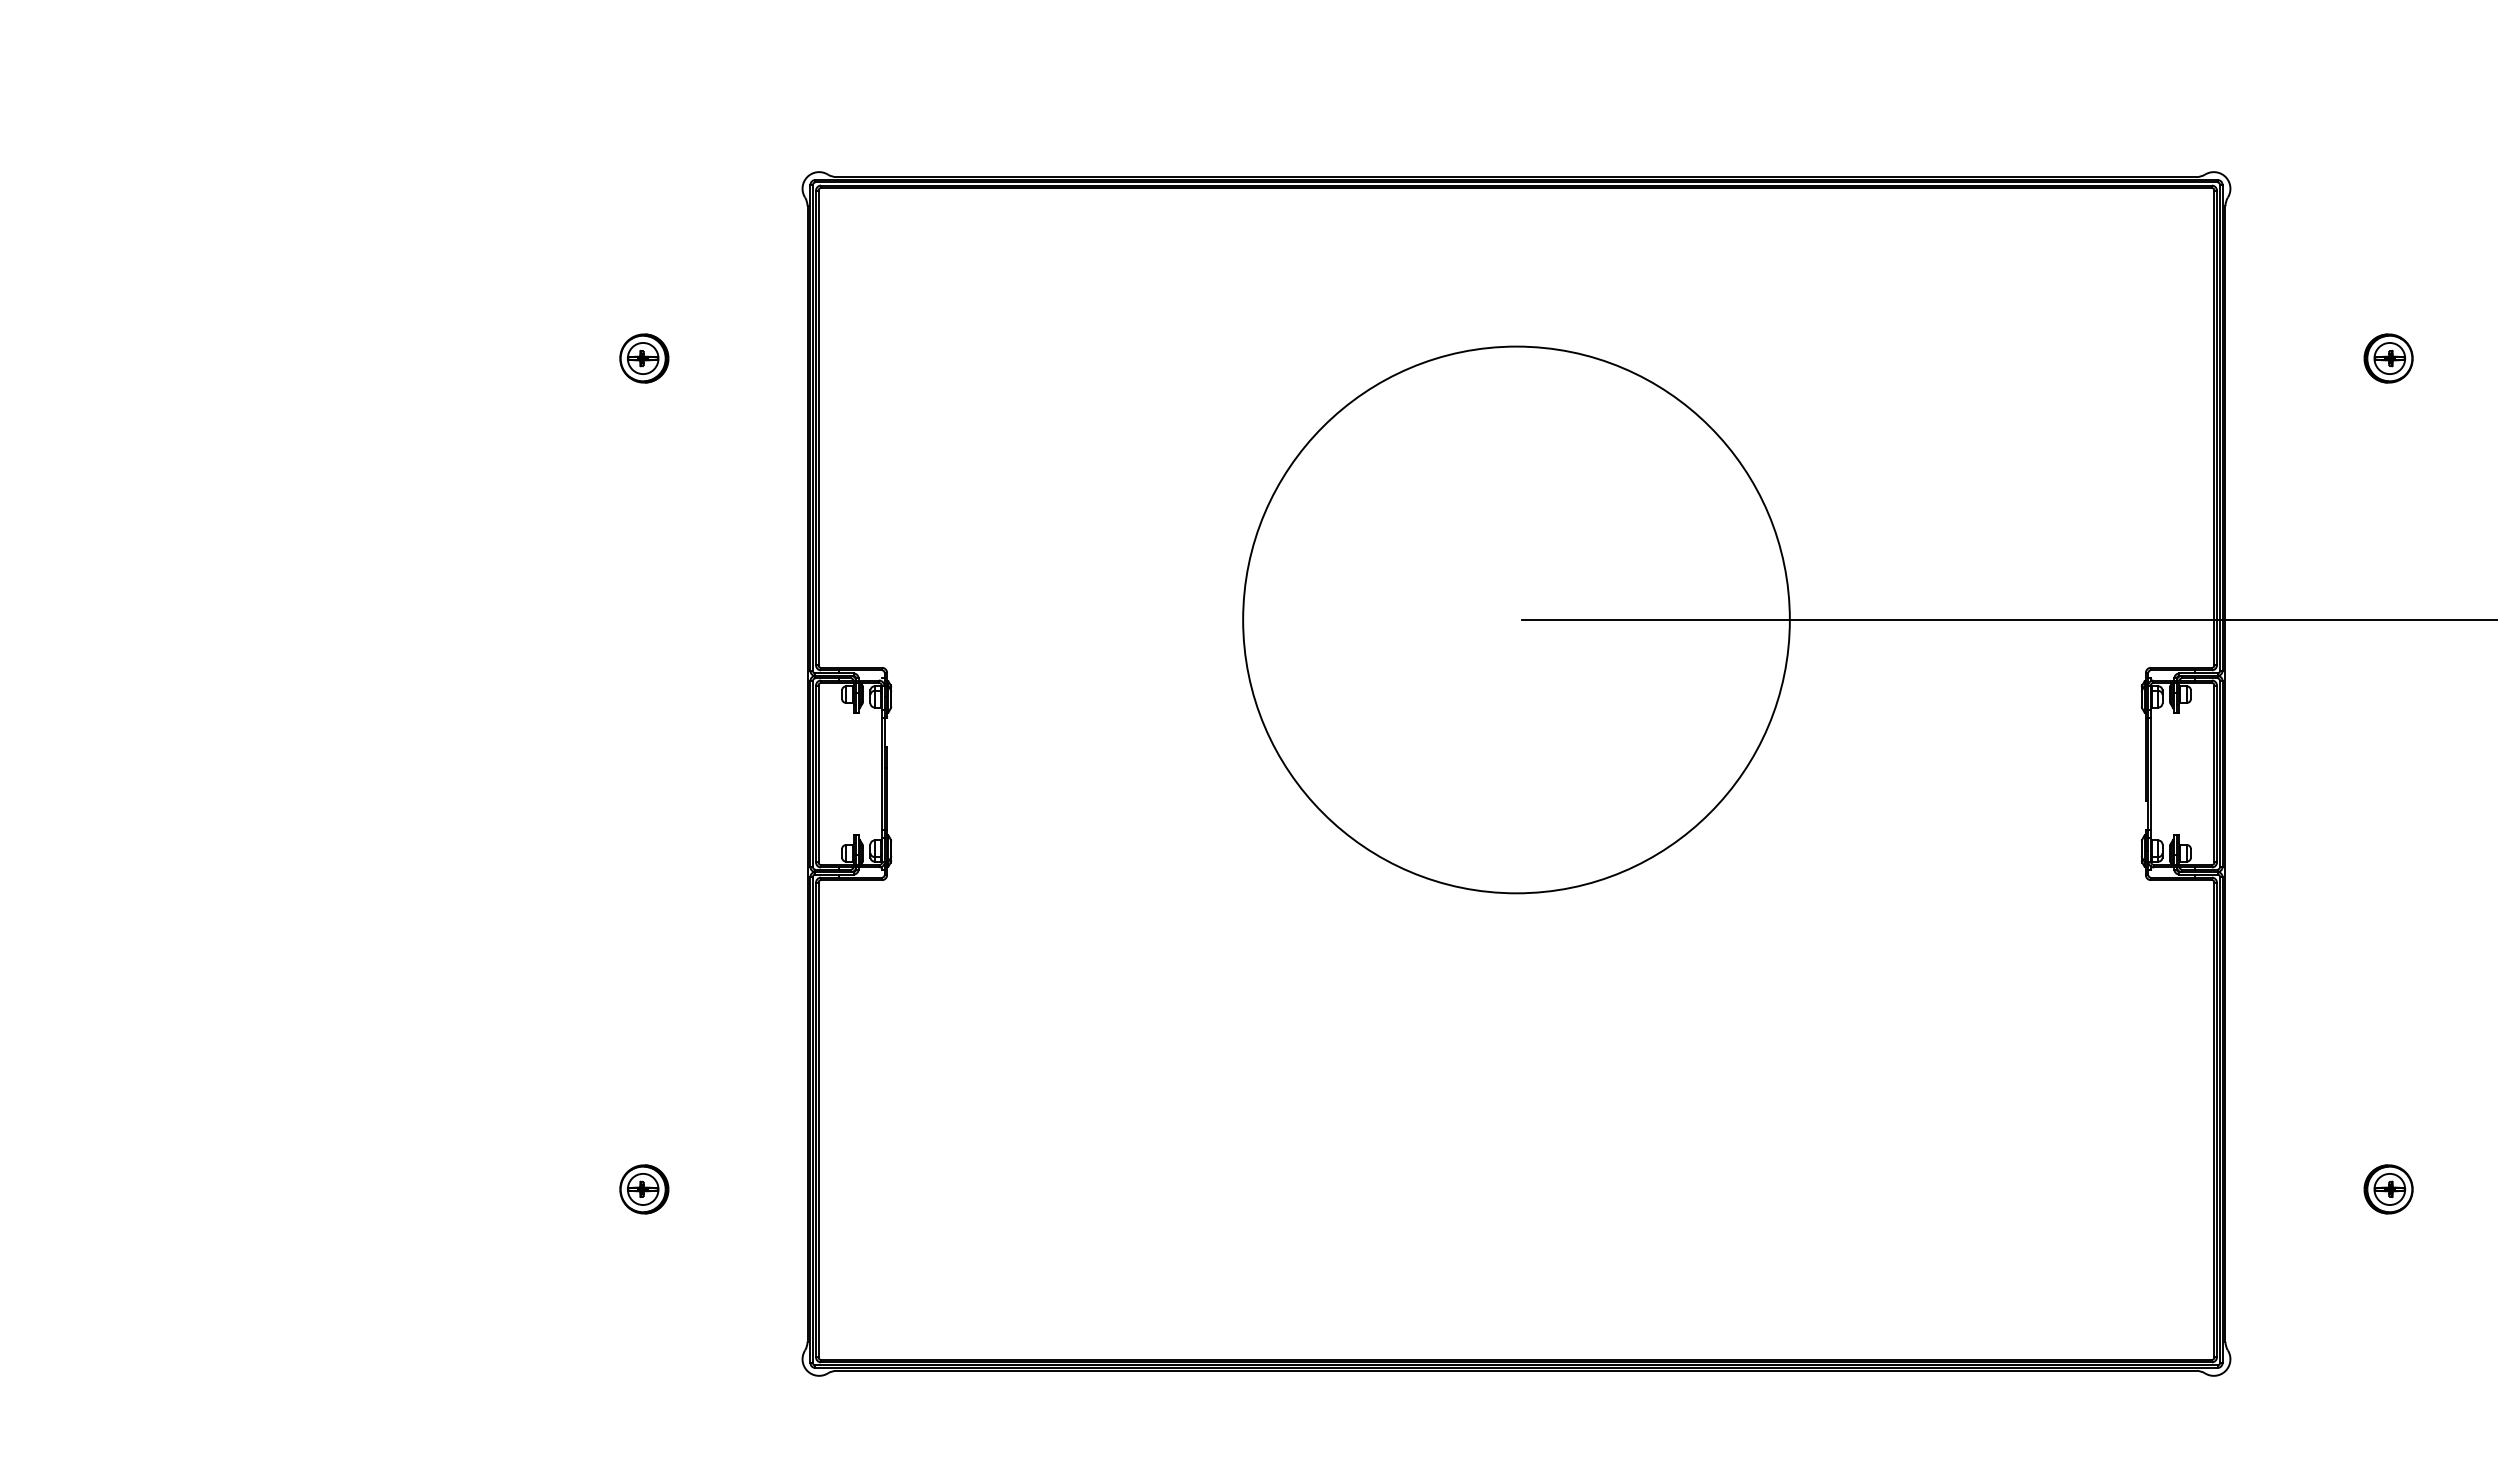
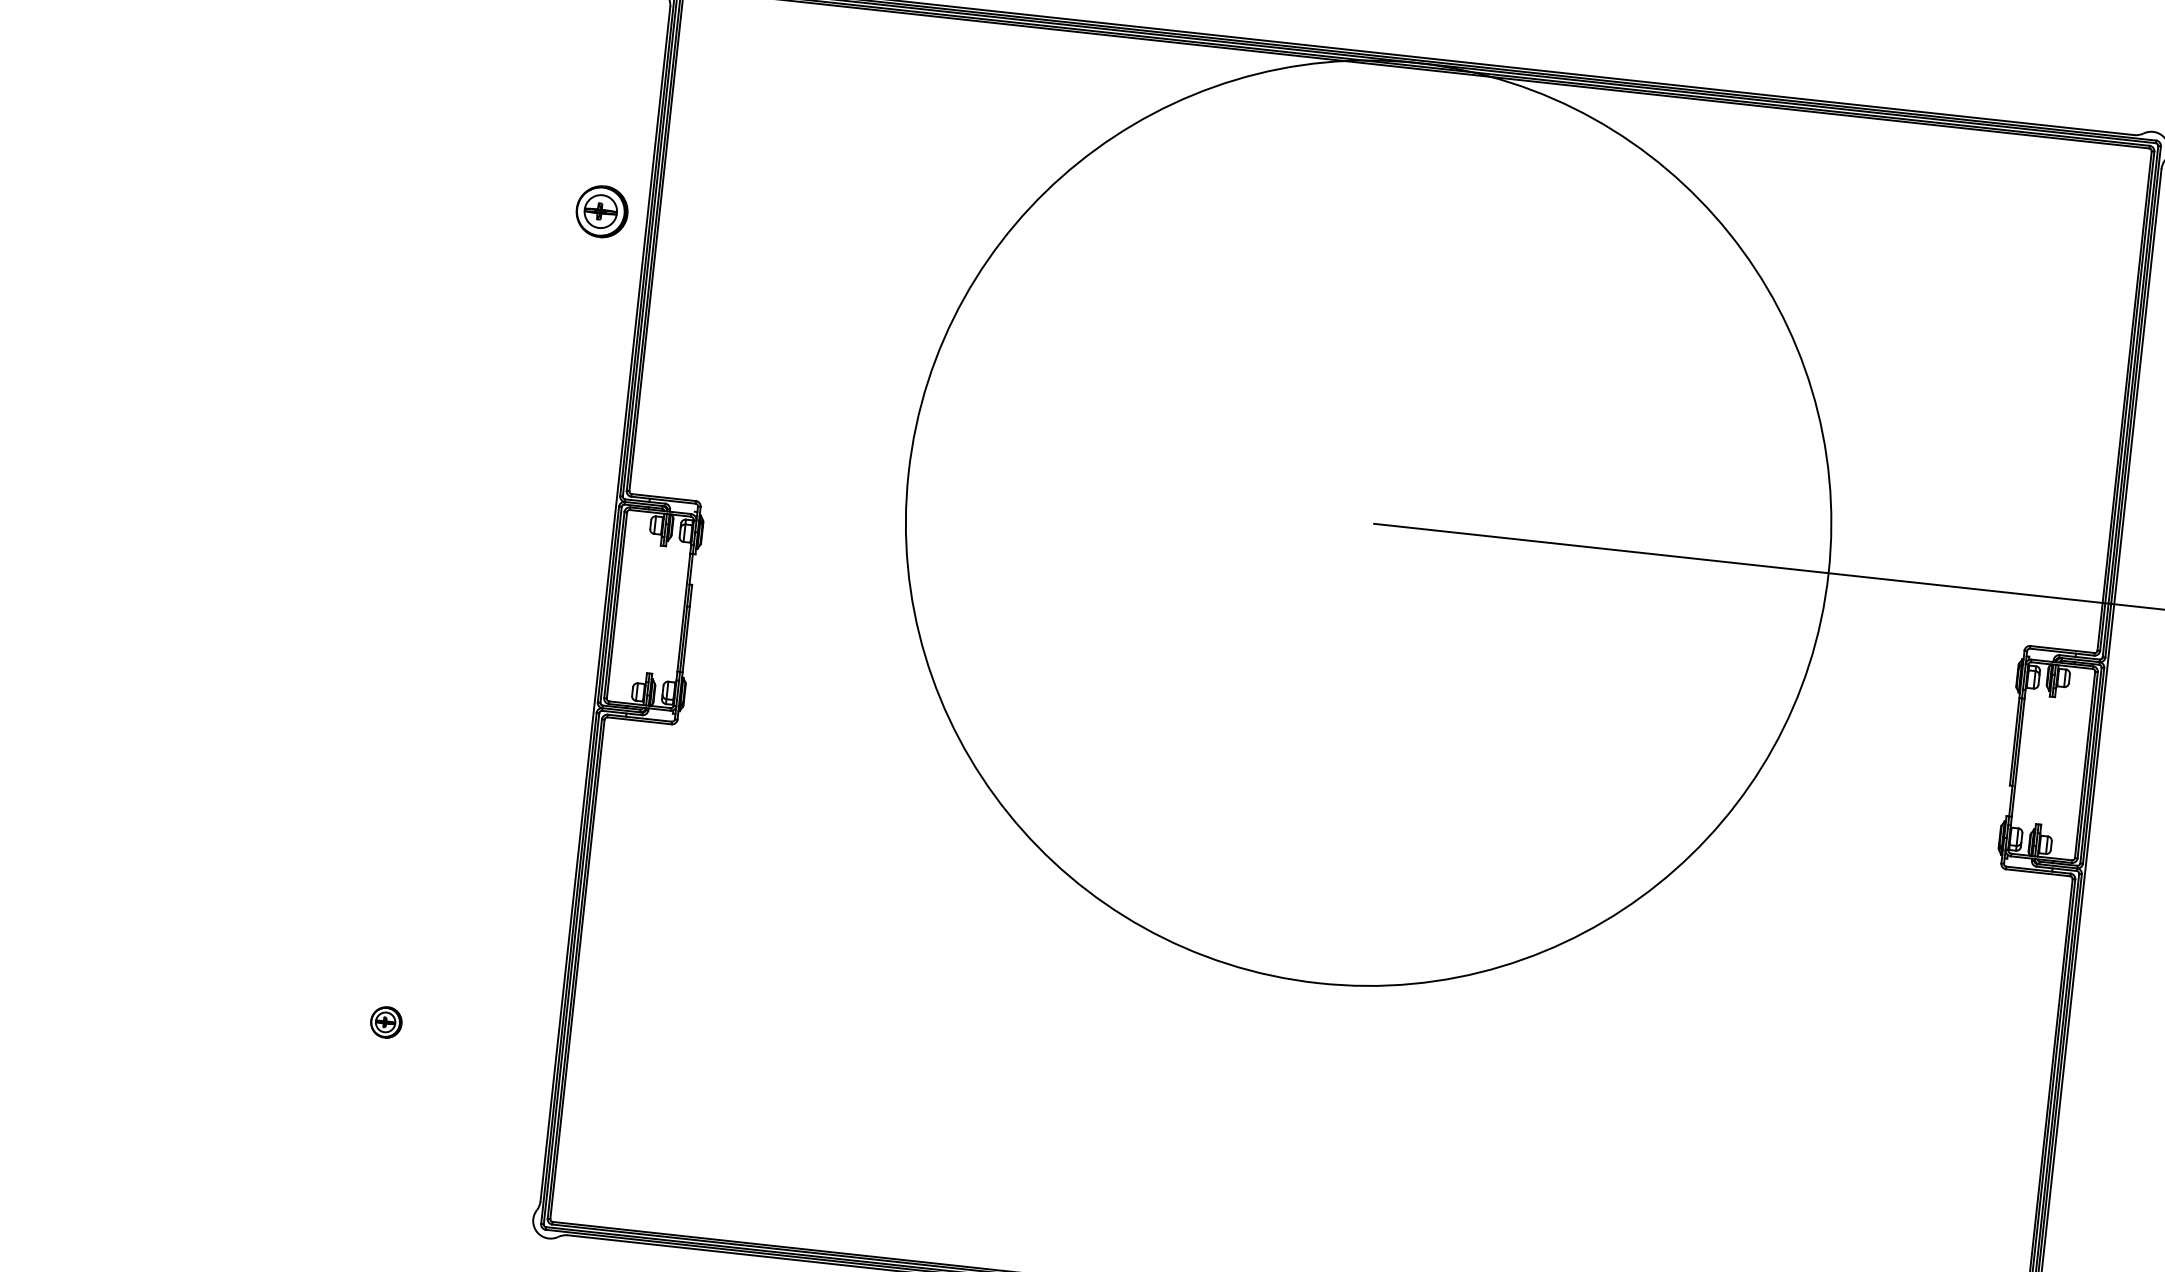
part: (644, 358) -> (602, 211), moved
circle: (1516, 619) -> (1368, 522), size x1.6
part: (644, 1189) -> (386, 1022), size x0.6

